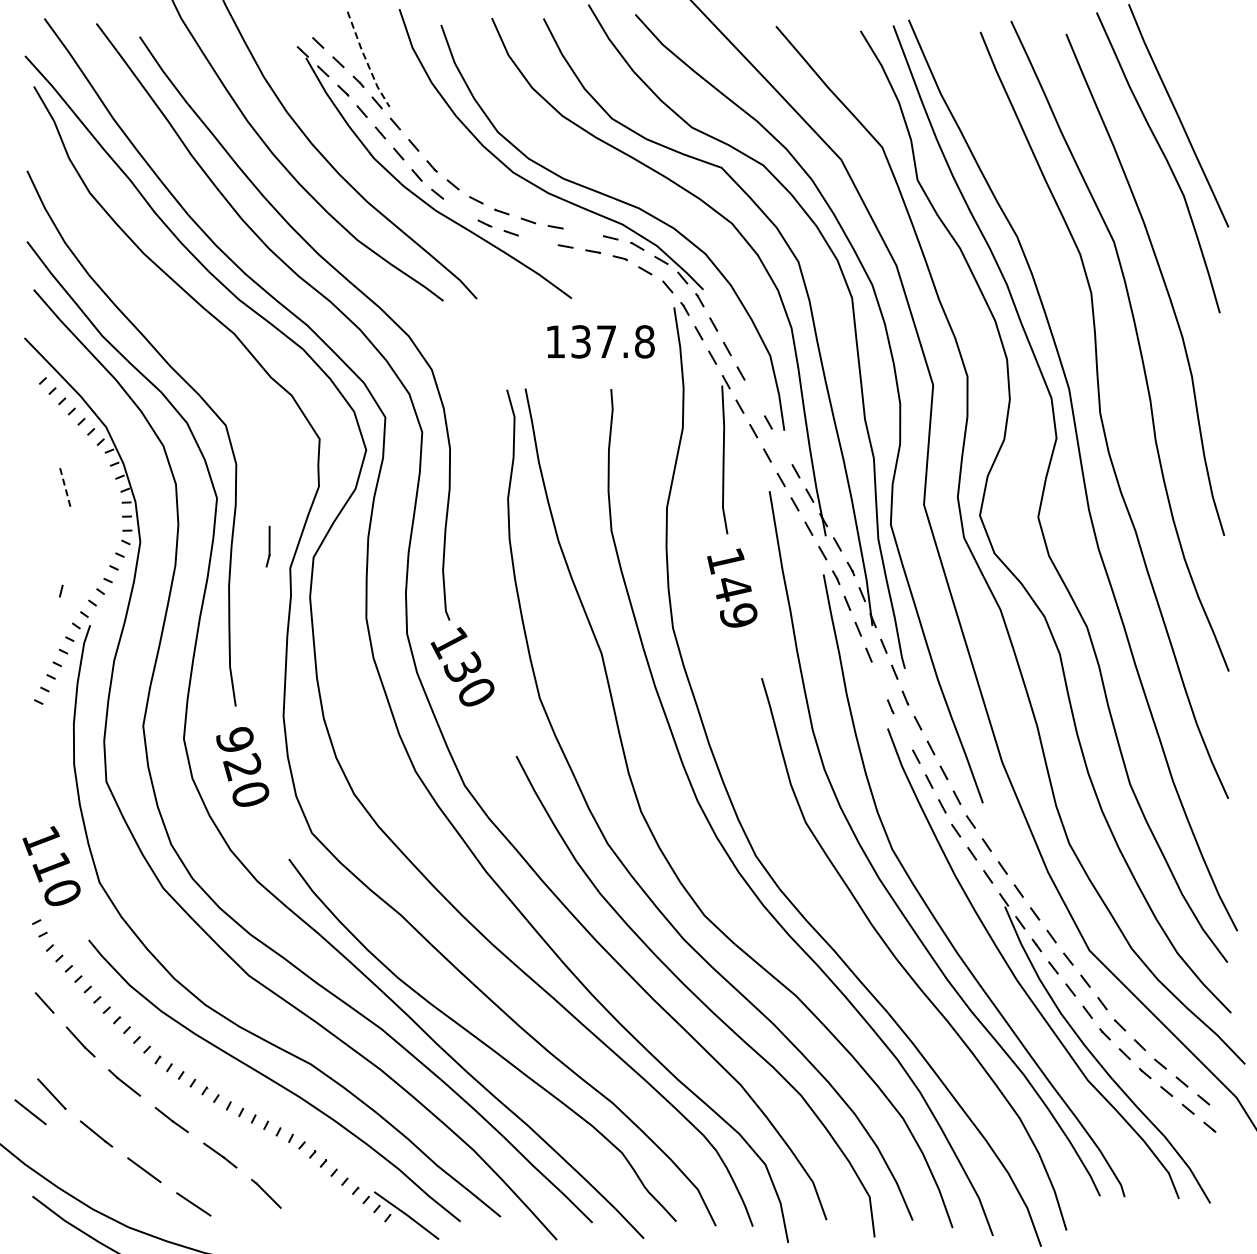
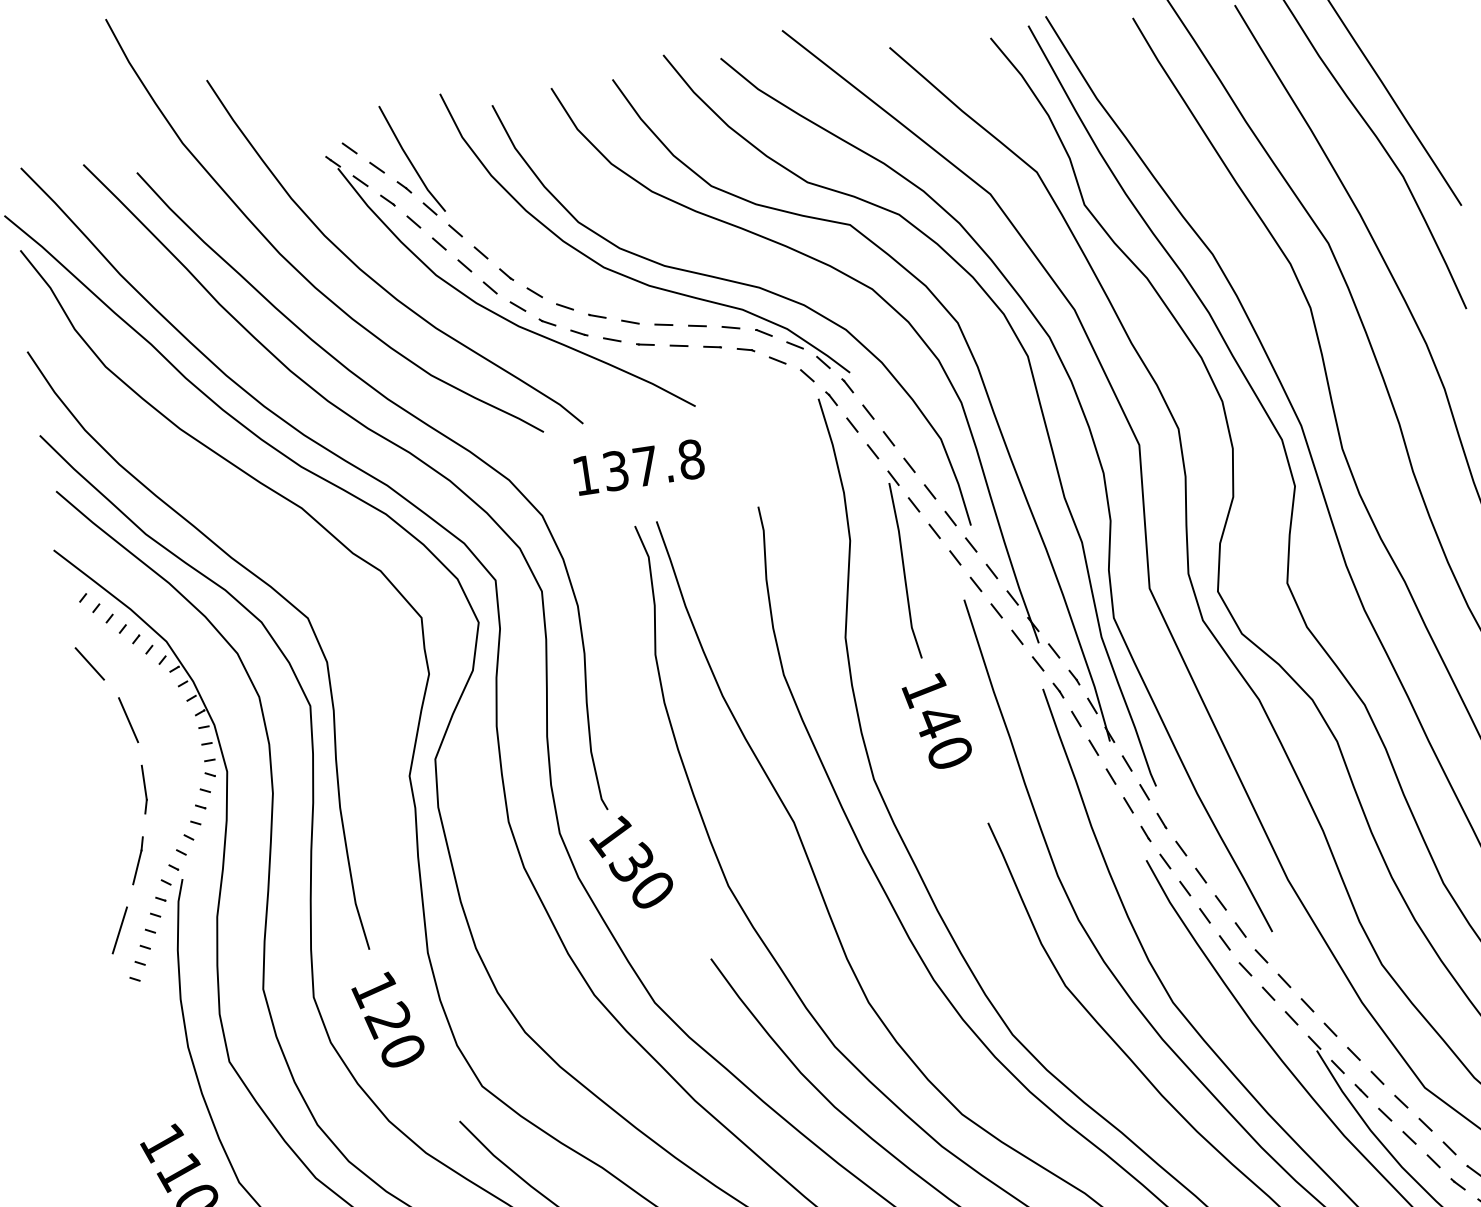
line: (366, 60) -> (409, 160), dashed -> solid
line: (459, 210) -> (546, 321), added
line: (583, 232) -> (697, 326), added
line: (537, 241) -> (644, 344), added
text: (600, 341) -> (638, 467), moved
line: (754, 397) -> (929, 491), added
line: (40, 435) -> (89, 662), added
line: (781, 446) -> (970, 544), added
line: (65, 487) -> (128, 720), dashed -> solid
part: (267, 546) -> (142, 789), moved
line: (53, 609) -> (136, 866), added
text: (738, 615) -> (949, 752), 149 -> 140
line: (31, 659) -> (118, 930), added
line: (879, 680) -> (1128, 804), added
line: (903, 731) -> (1165, 860), added
text: (234, 740) -> (373, 990), 920 -> 120

